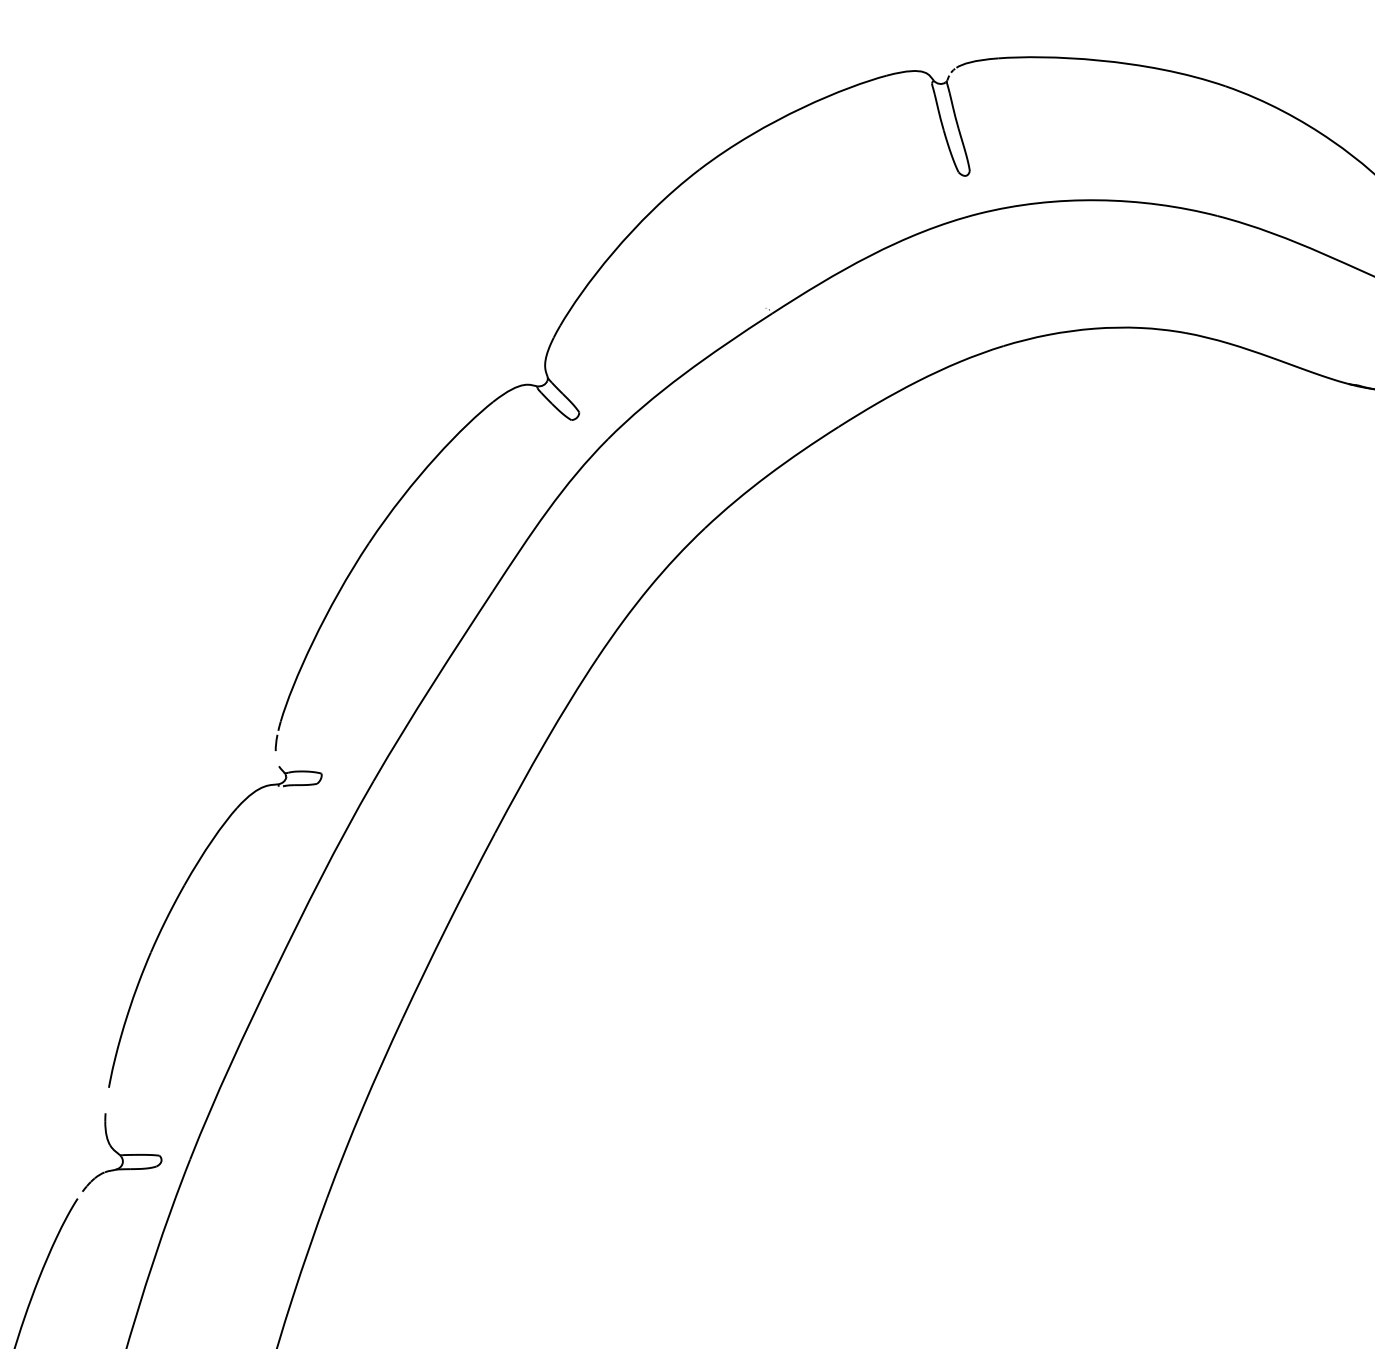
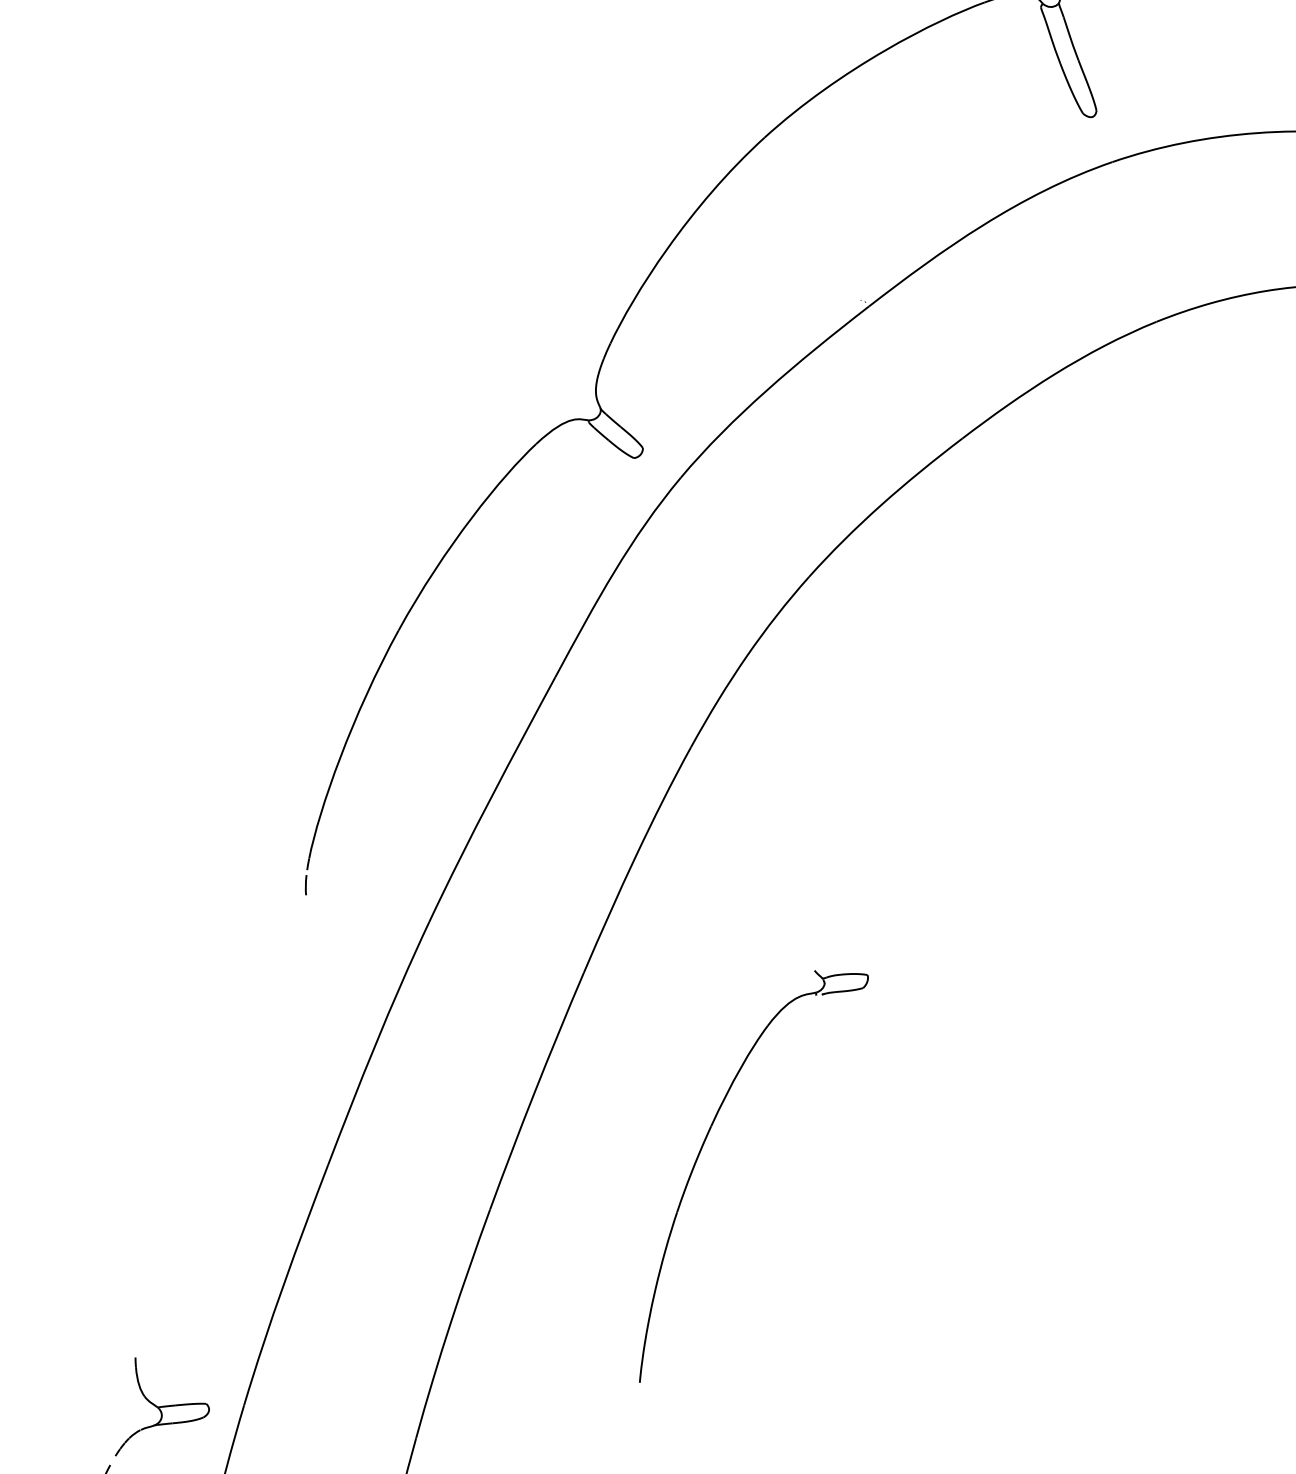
part: (176, 902) -> (703, 1148), moved

